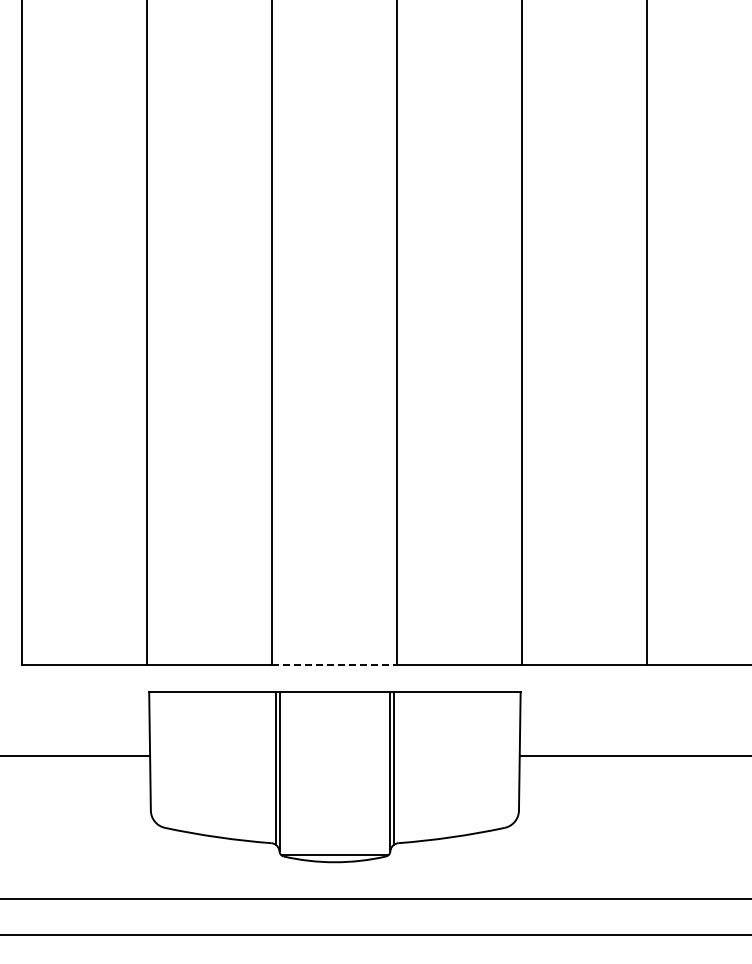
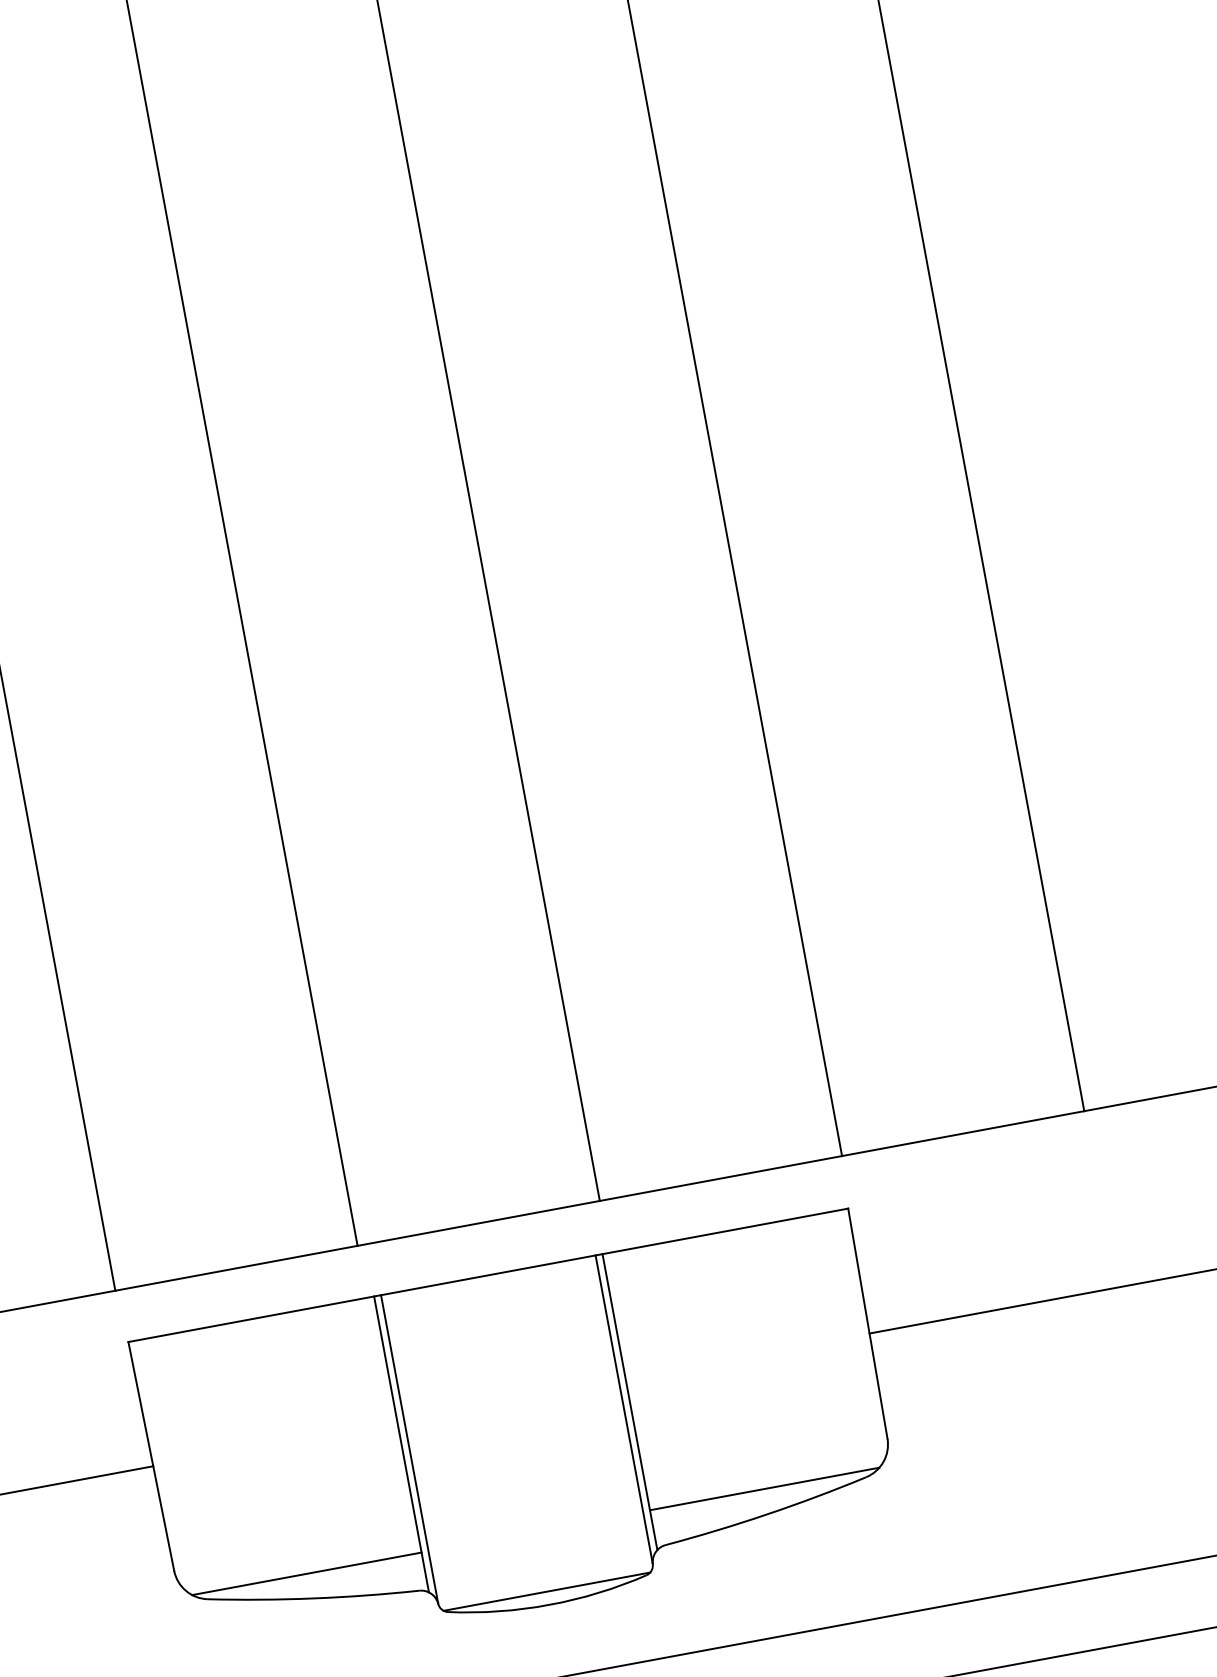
line: (334, 665) -> (477, 1223), dashed -> solid
line: (216, 824) -> (306, 1574), added
line: (452, 824) -> (763, 1489), added

